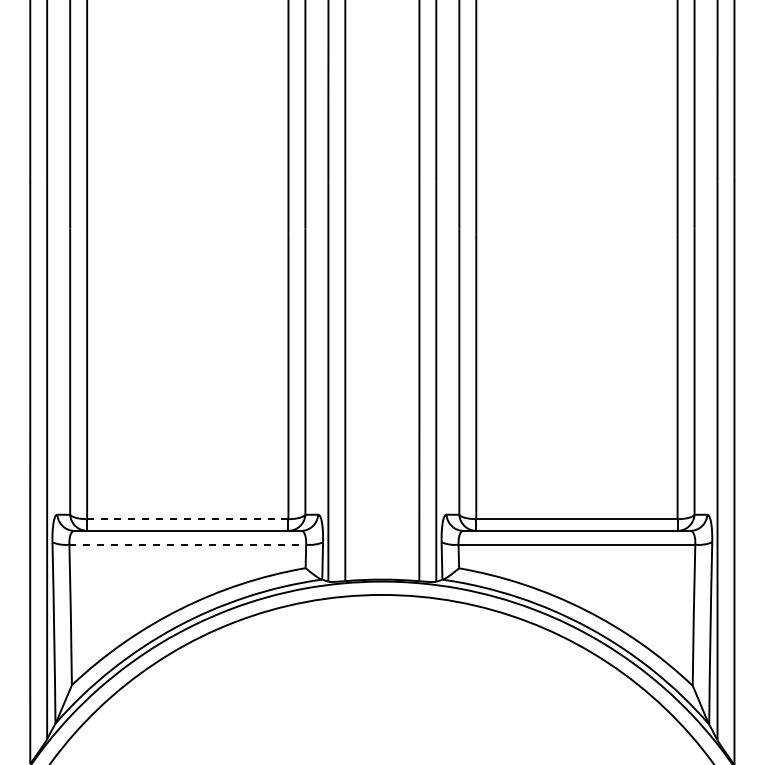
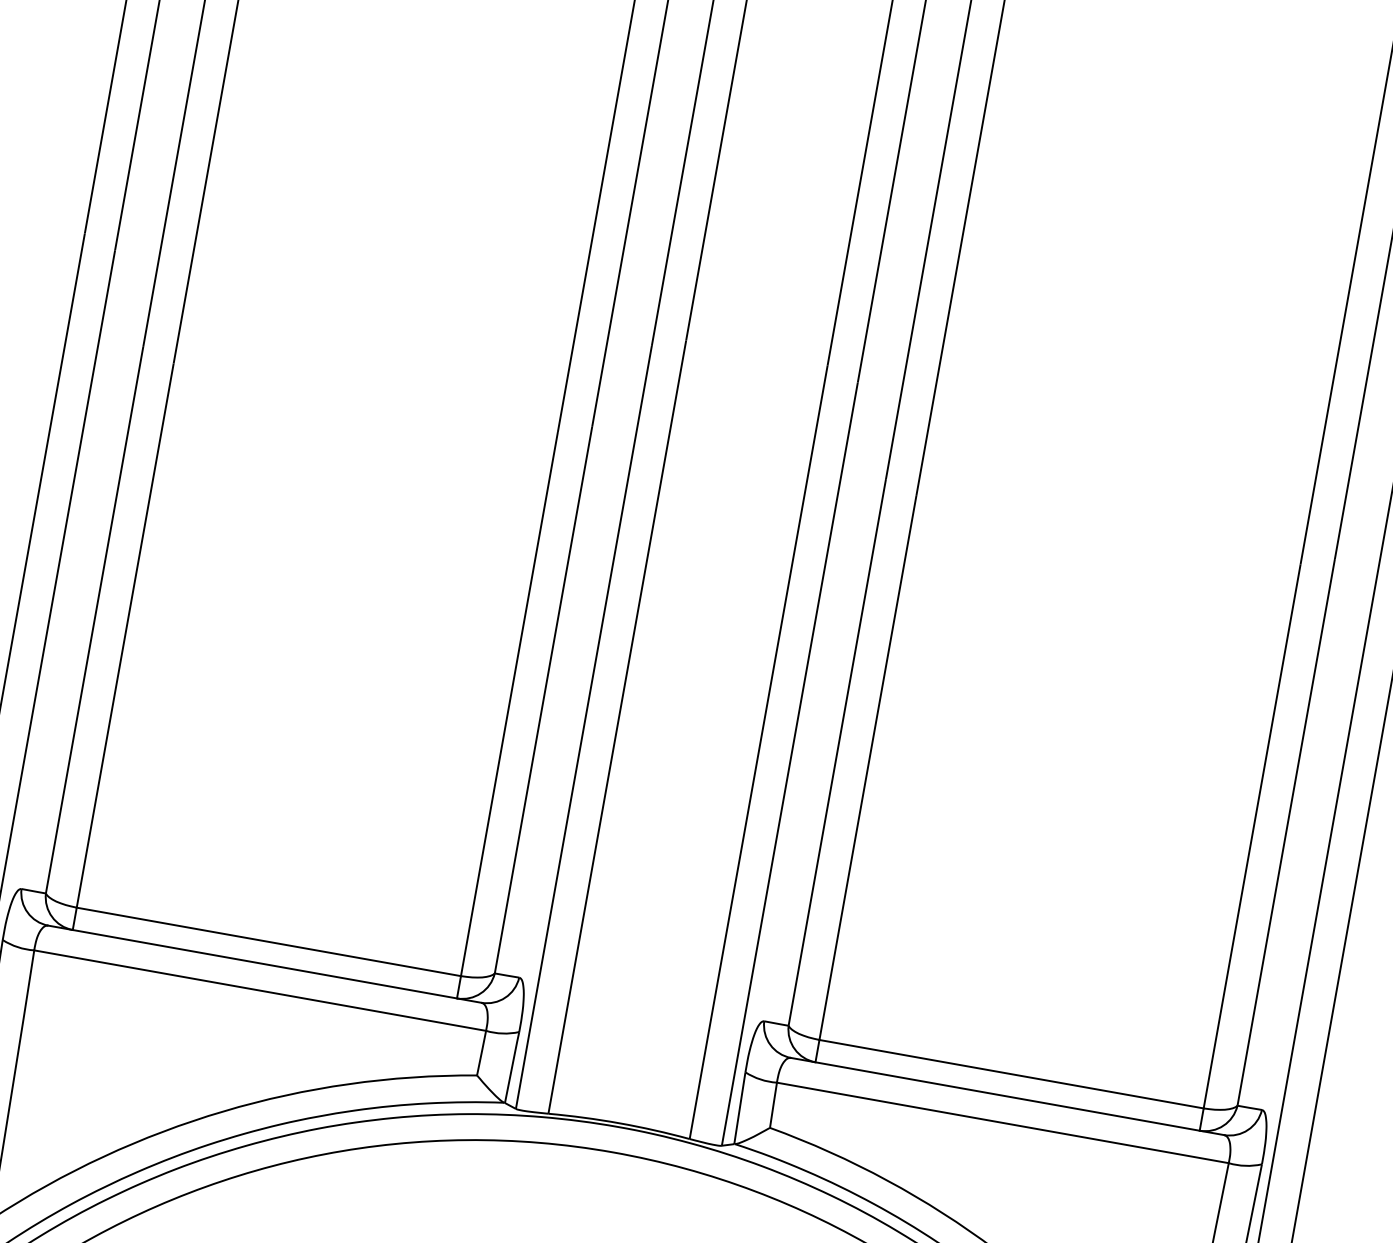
line: (187, 519) -> (268, 942), dashed -> solid
line: (188, 544) -> (261, 990), dashed -> solid

